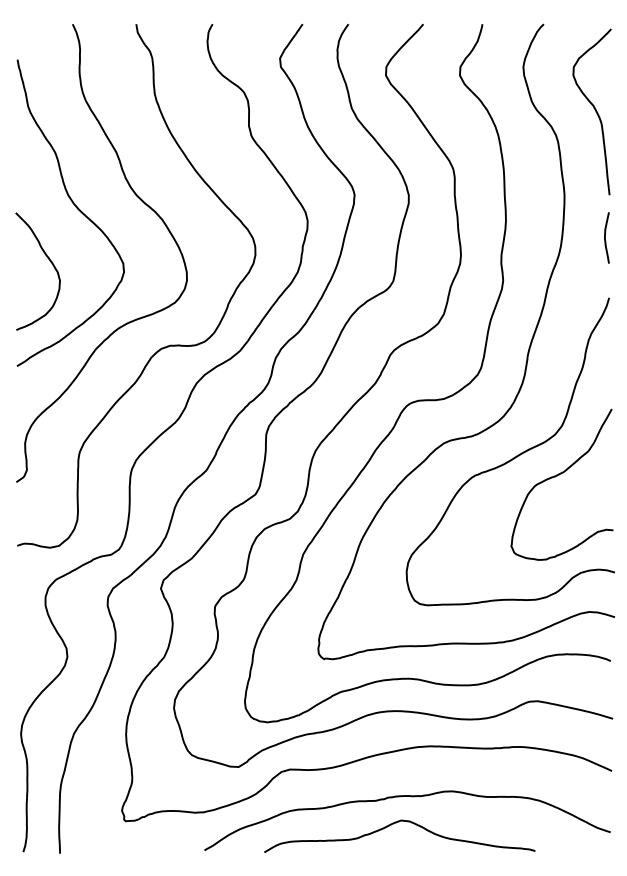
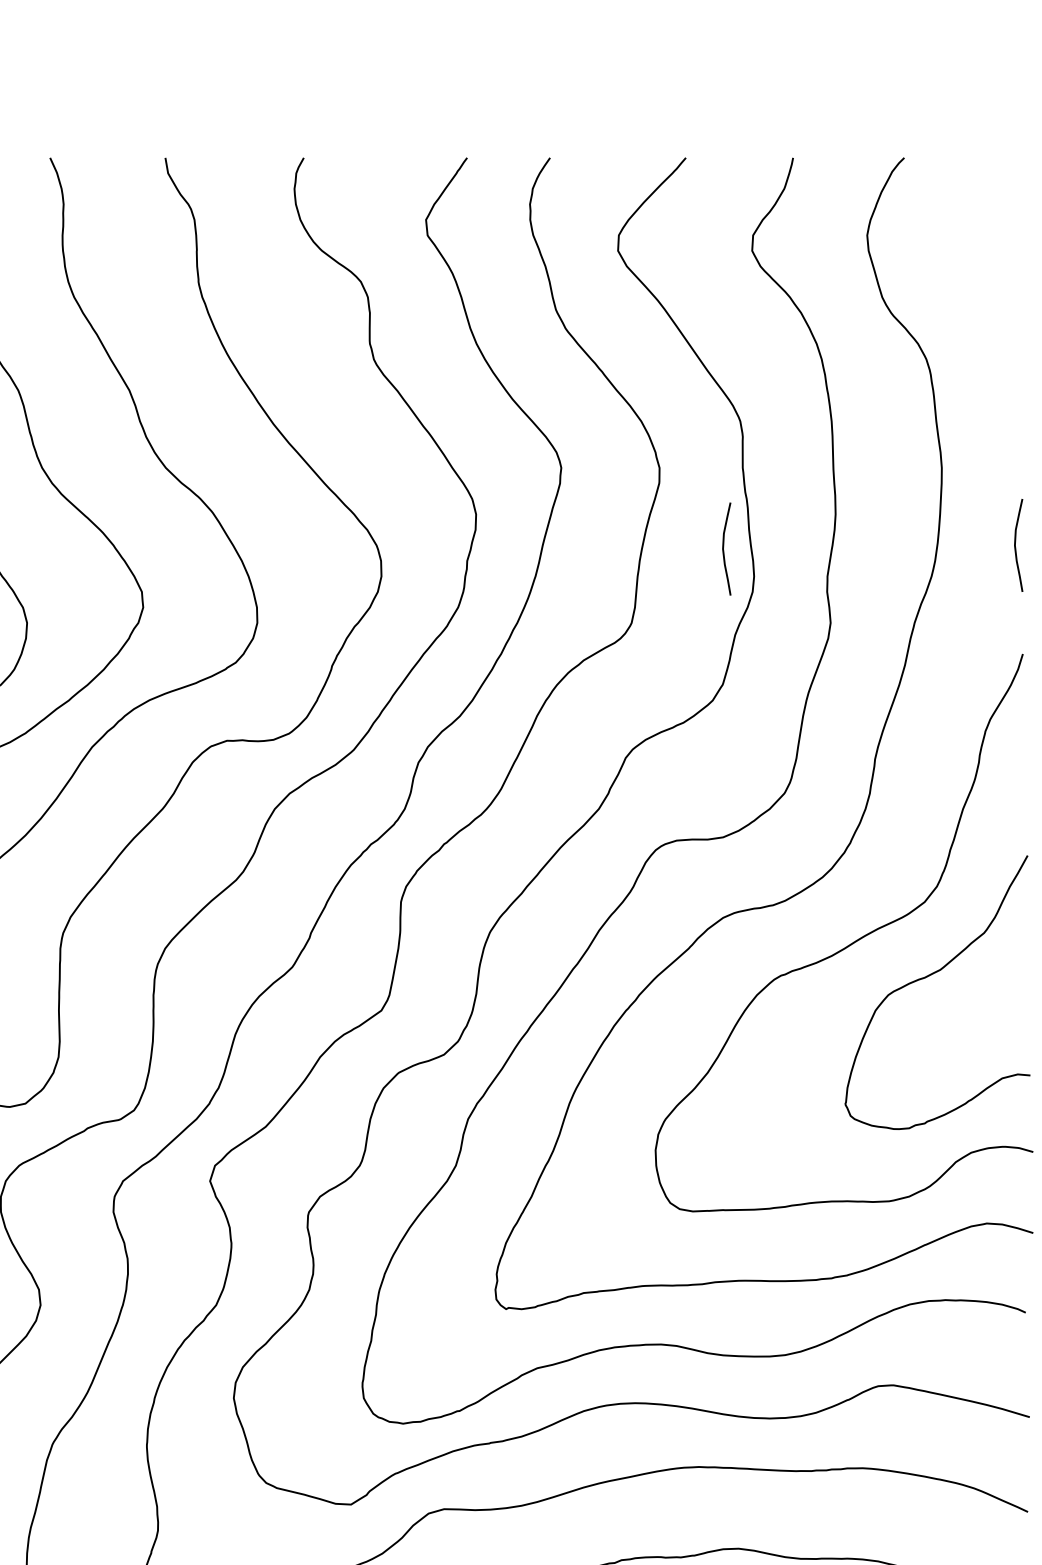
curve: (594, 110) -> (996, 314), removed
curve: (444, 239) -> (724, 548), added

